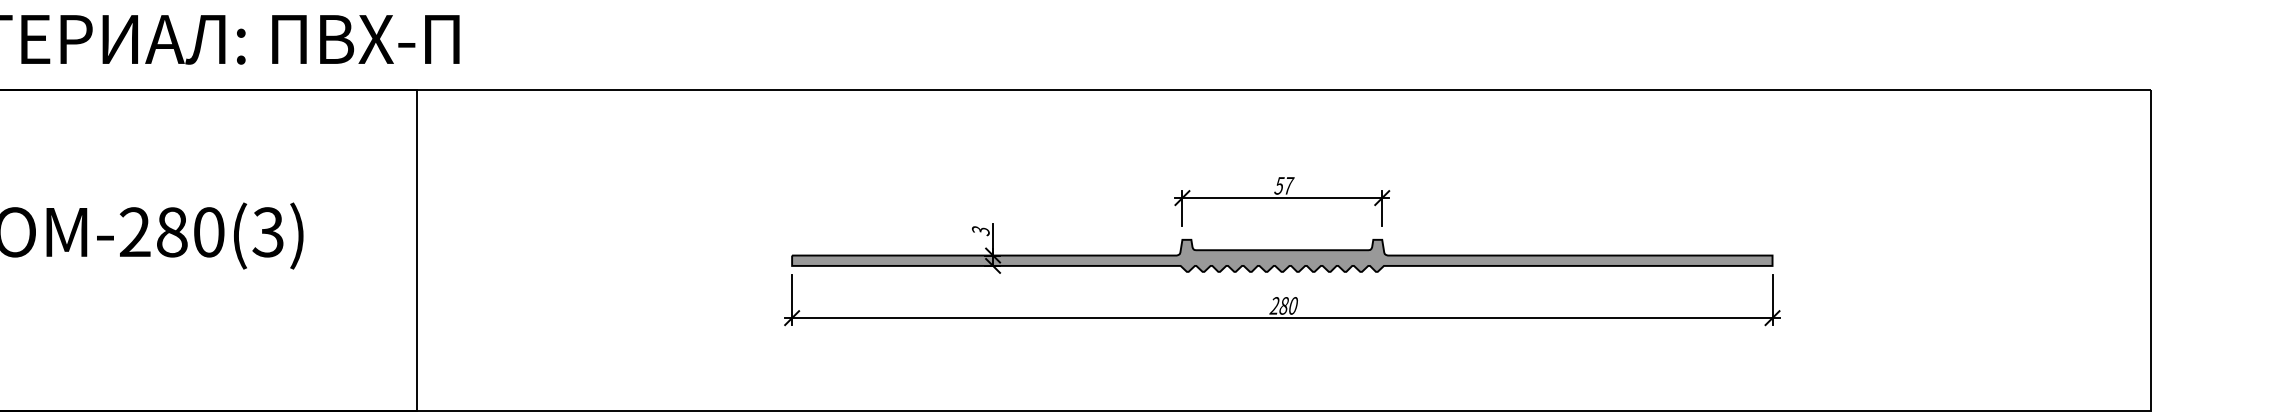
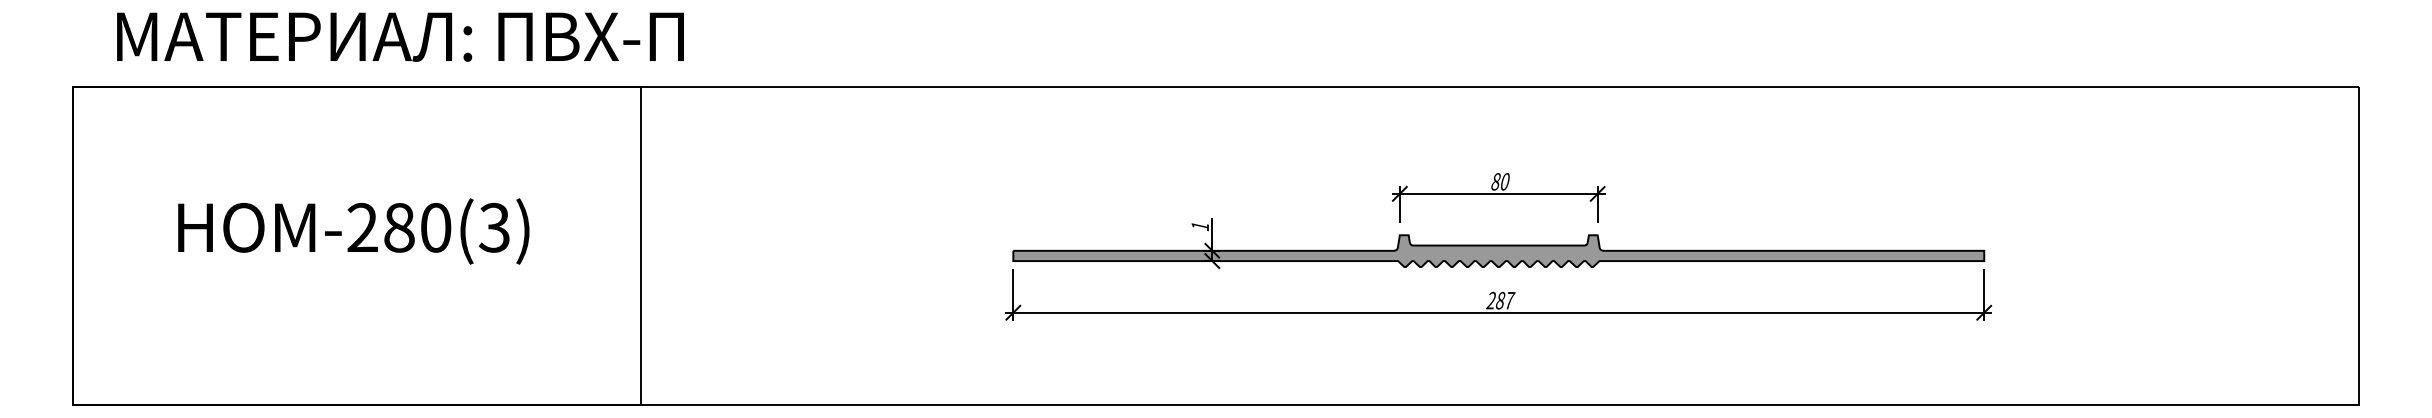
text: (1284, 185) -> (1500, 181), 57 -> 80
text: (981, 230) -> (1200, 226), 3 -> 1
text: (1294, 305) -> (1510, 300), 280 -> 287

